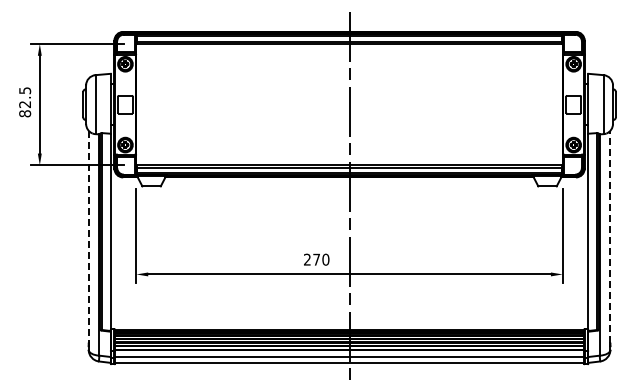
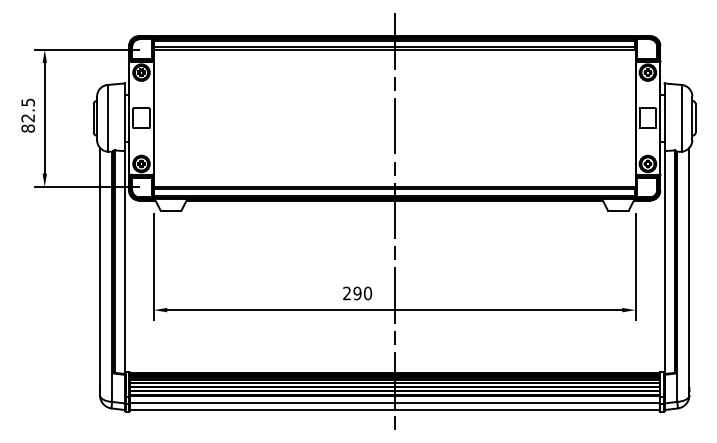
line: (88, 236) -> (99, 267), dashed -> solid
line: (610, 236) -> (689, 267), dashed -> solid
text: (316, 259) -> (357, 293), 270 -> 290

